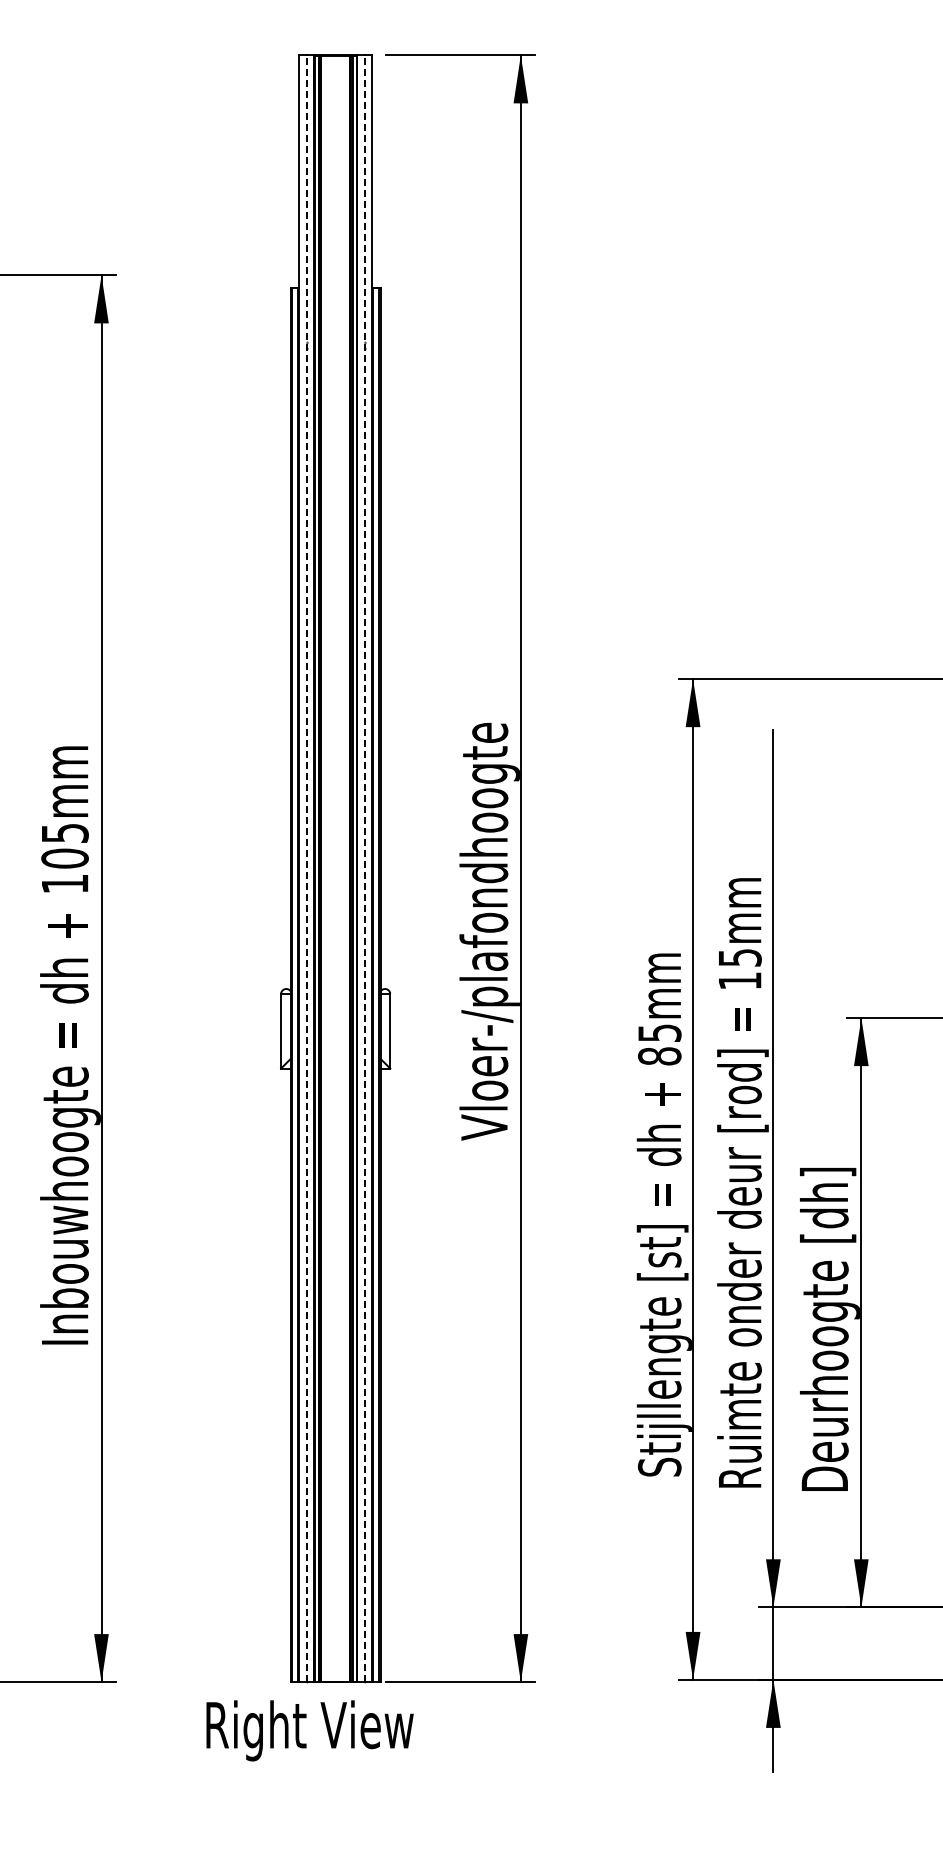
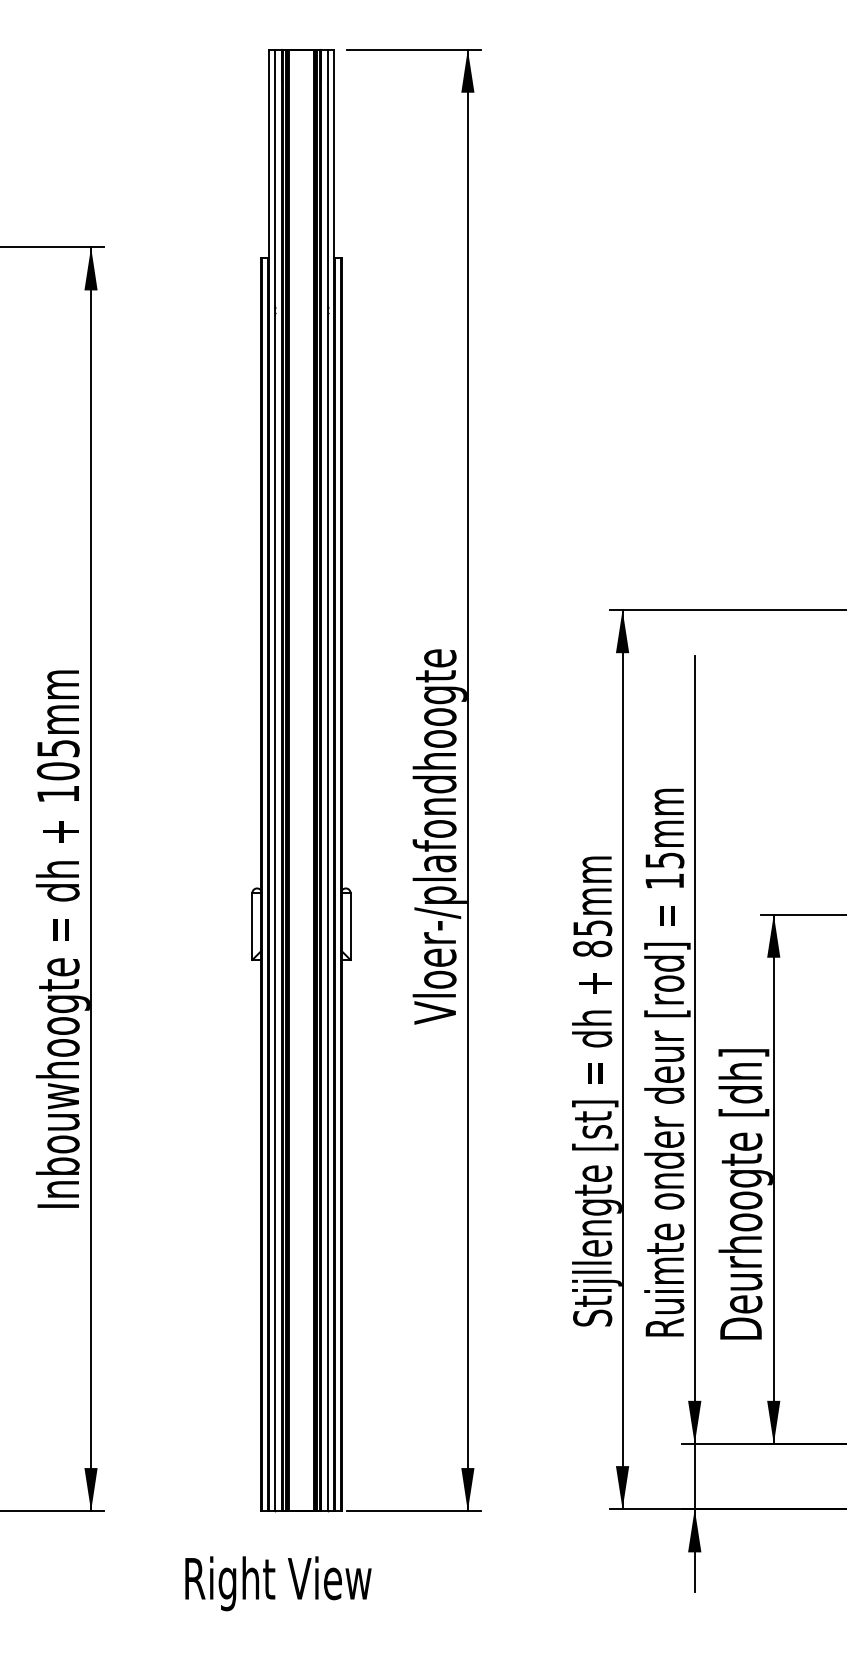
line: (306, 868) -> (275, 780), dashed -> solid
line: (364, 868) -> (327, 780), dashed -> solid
text: (309, 1730) -> (277, 1583), moved

